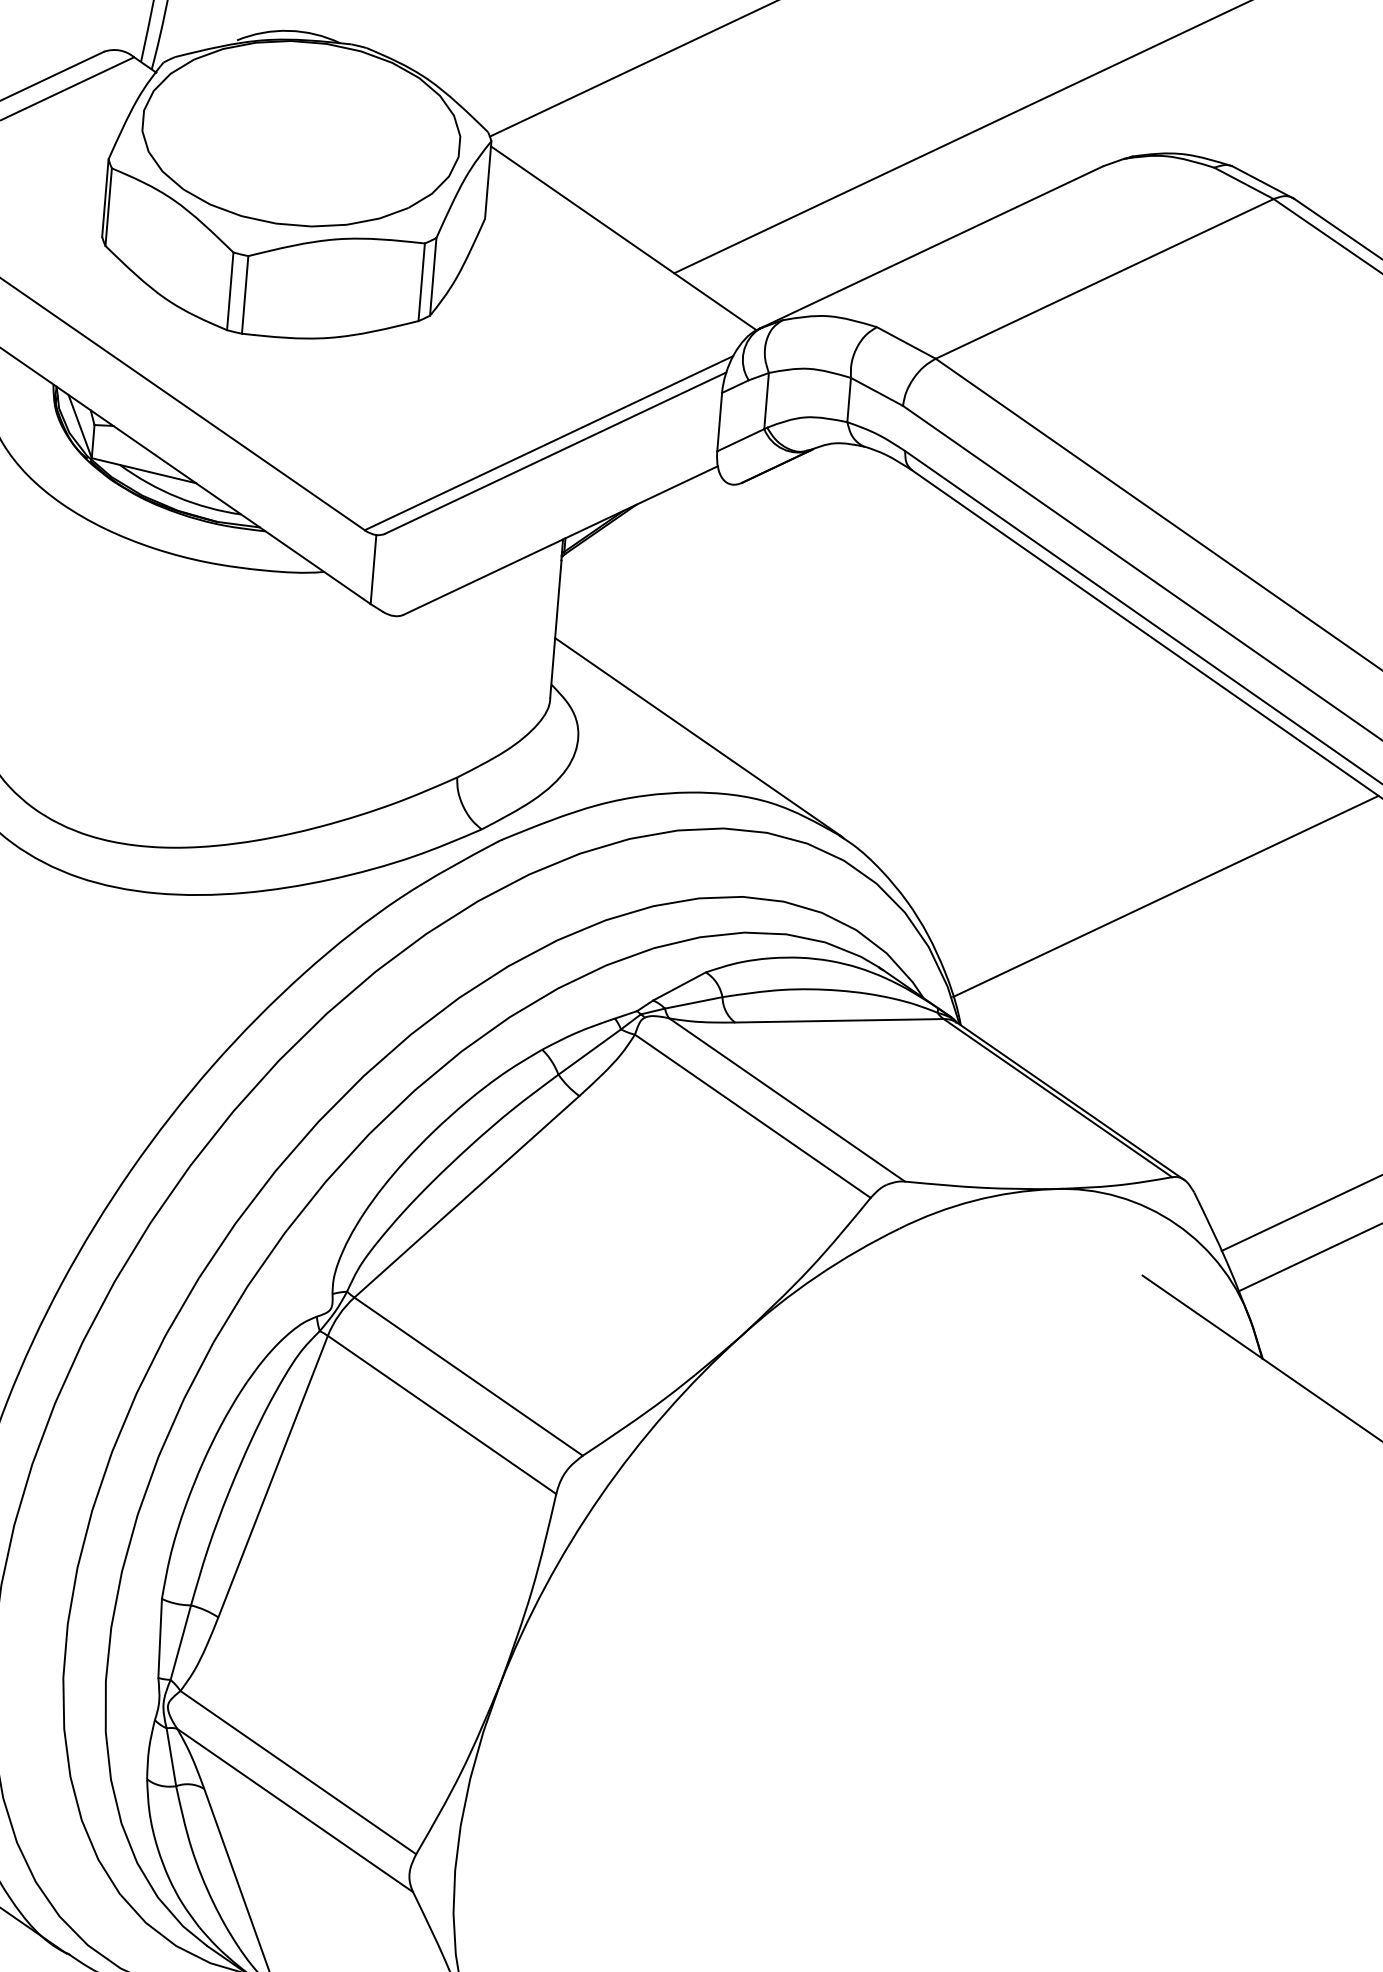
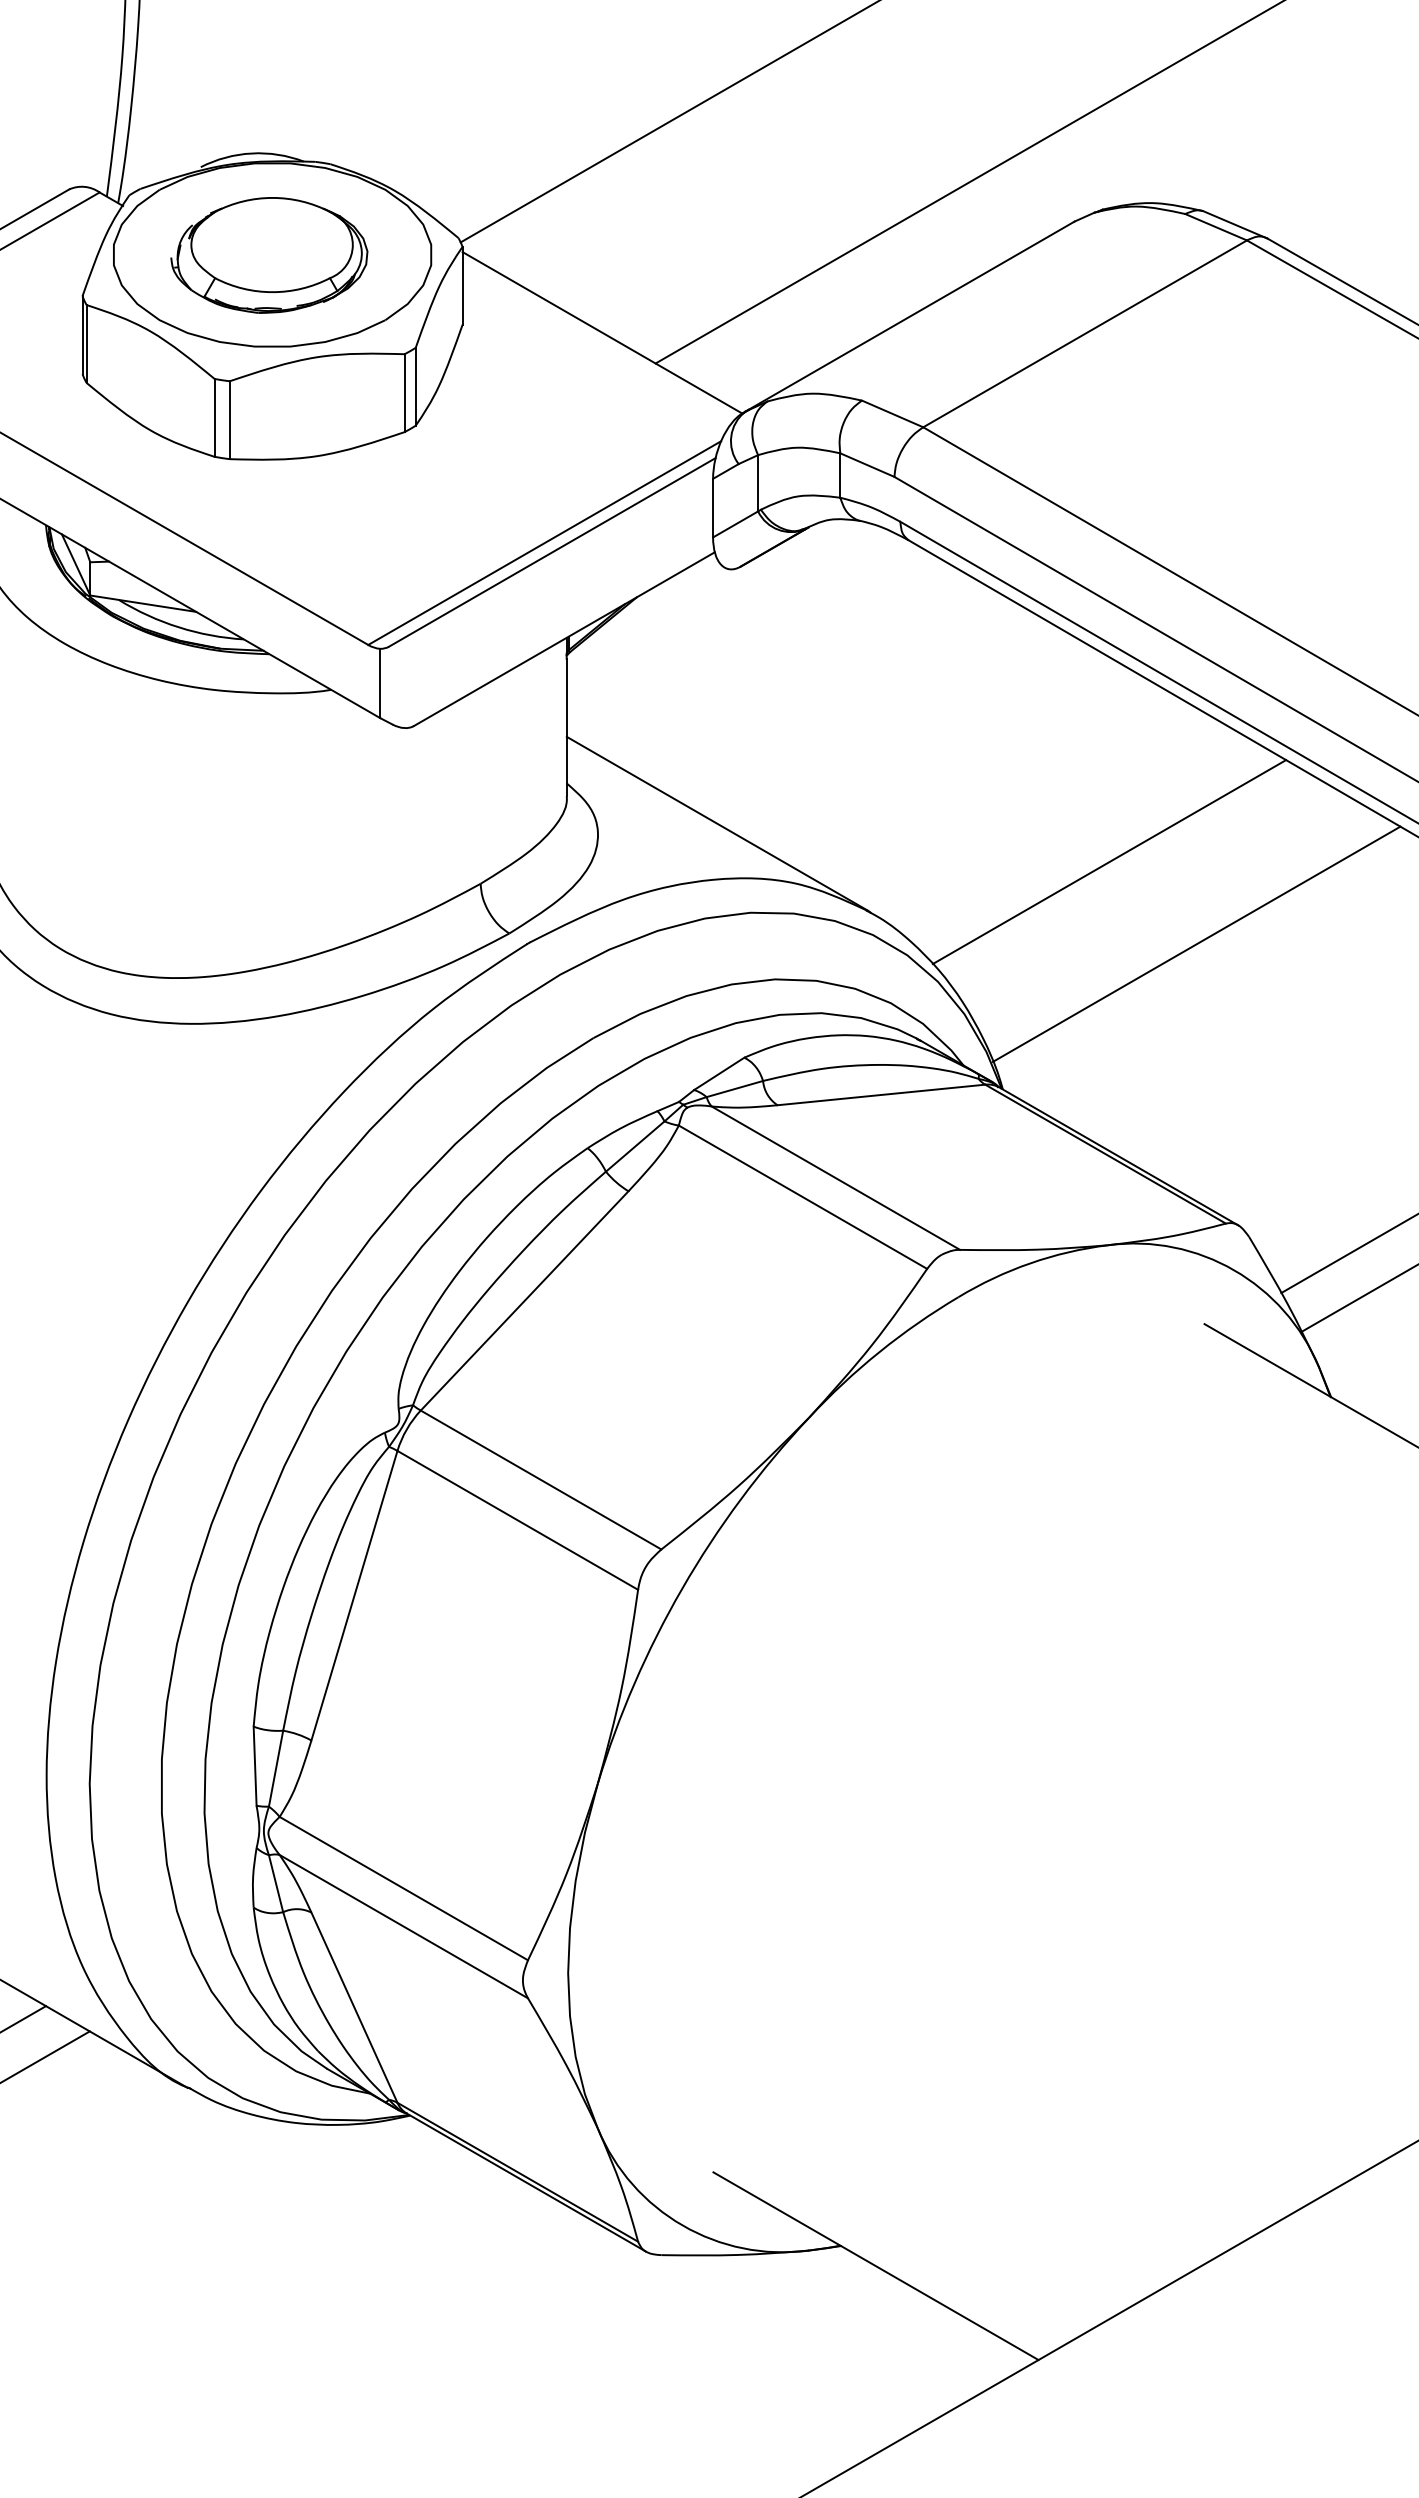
part: (298, 134) -> (269, 255), added
line: (1085, 807) -> (1109, 862), added

